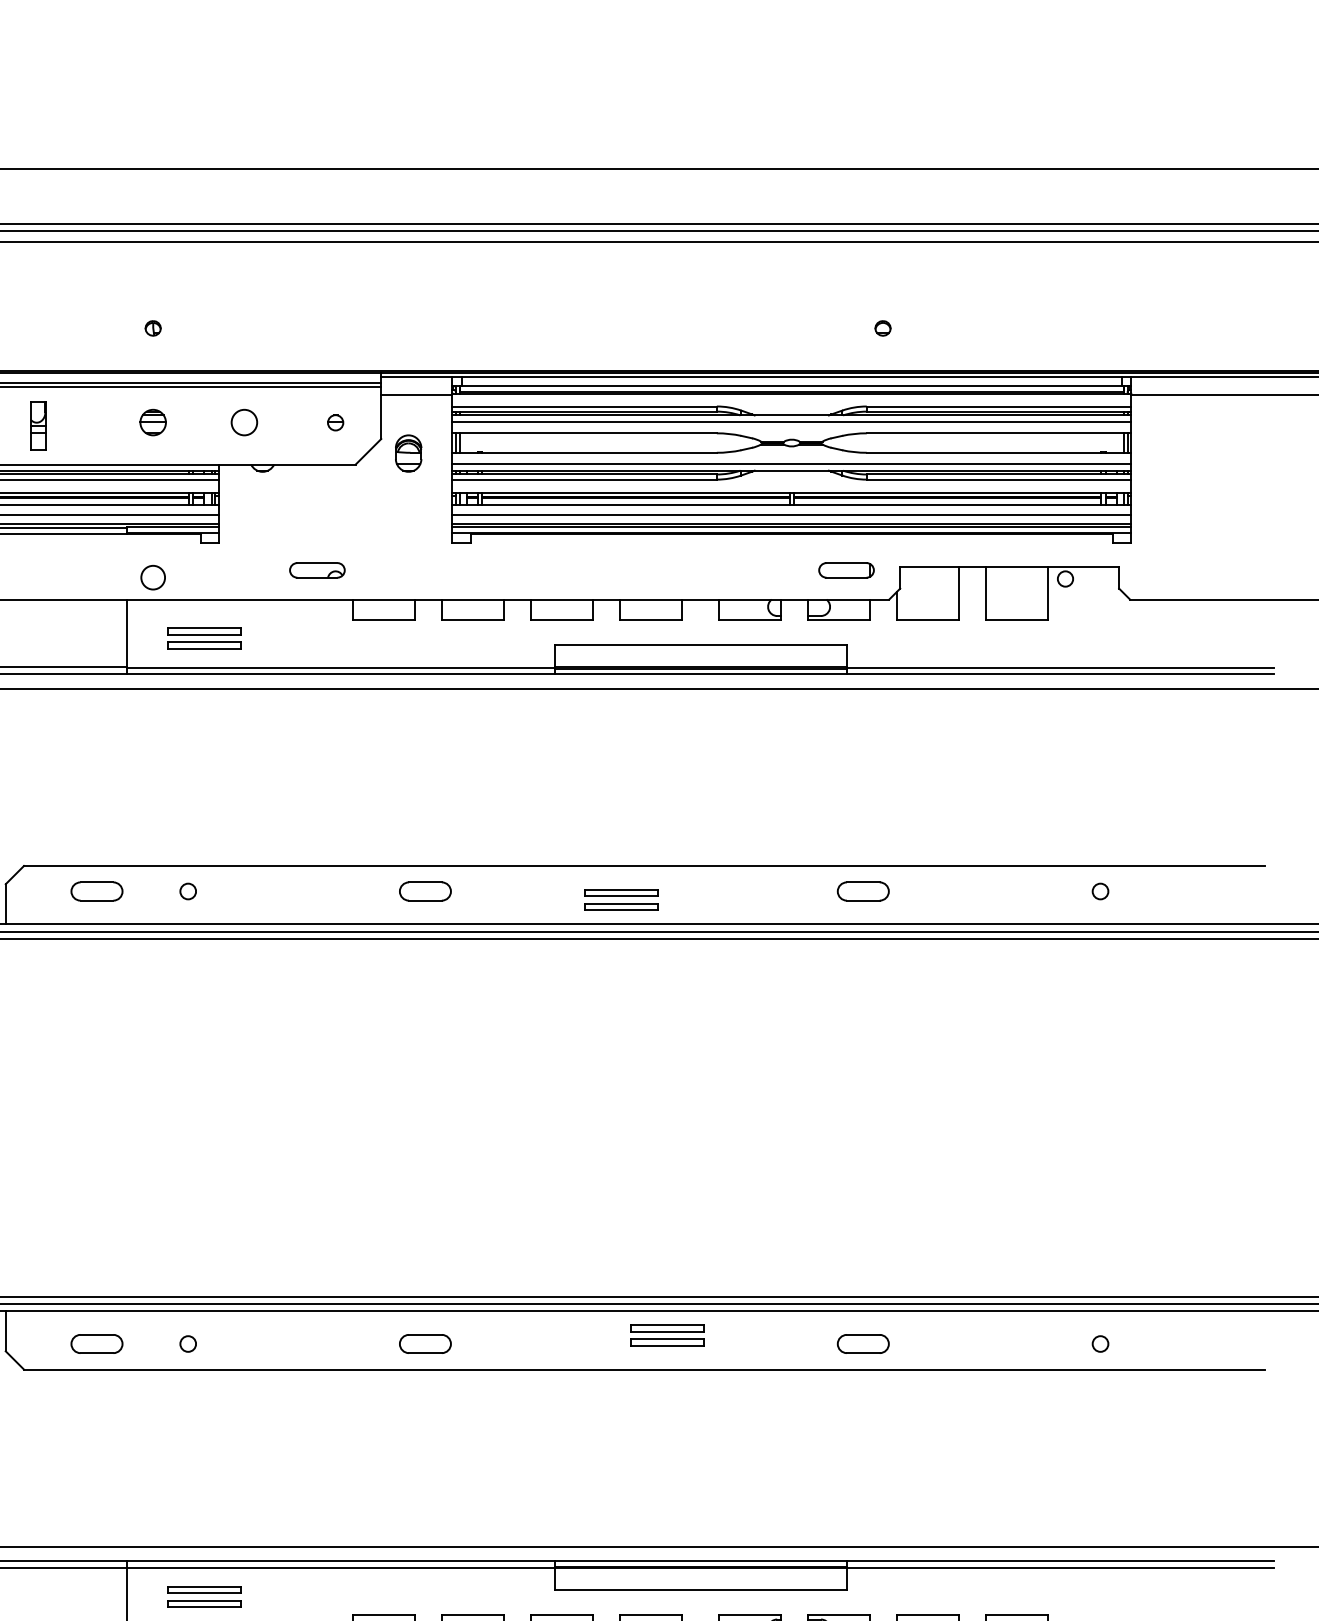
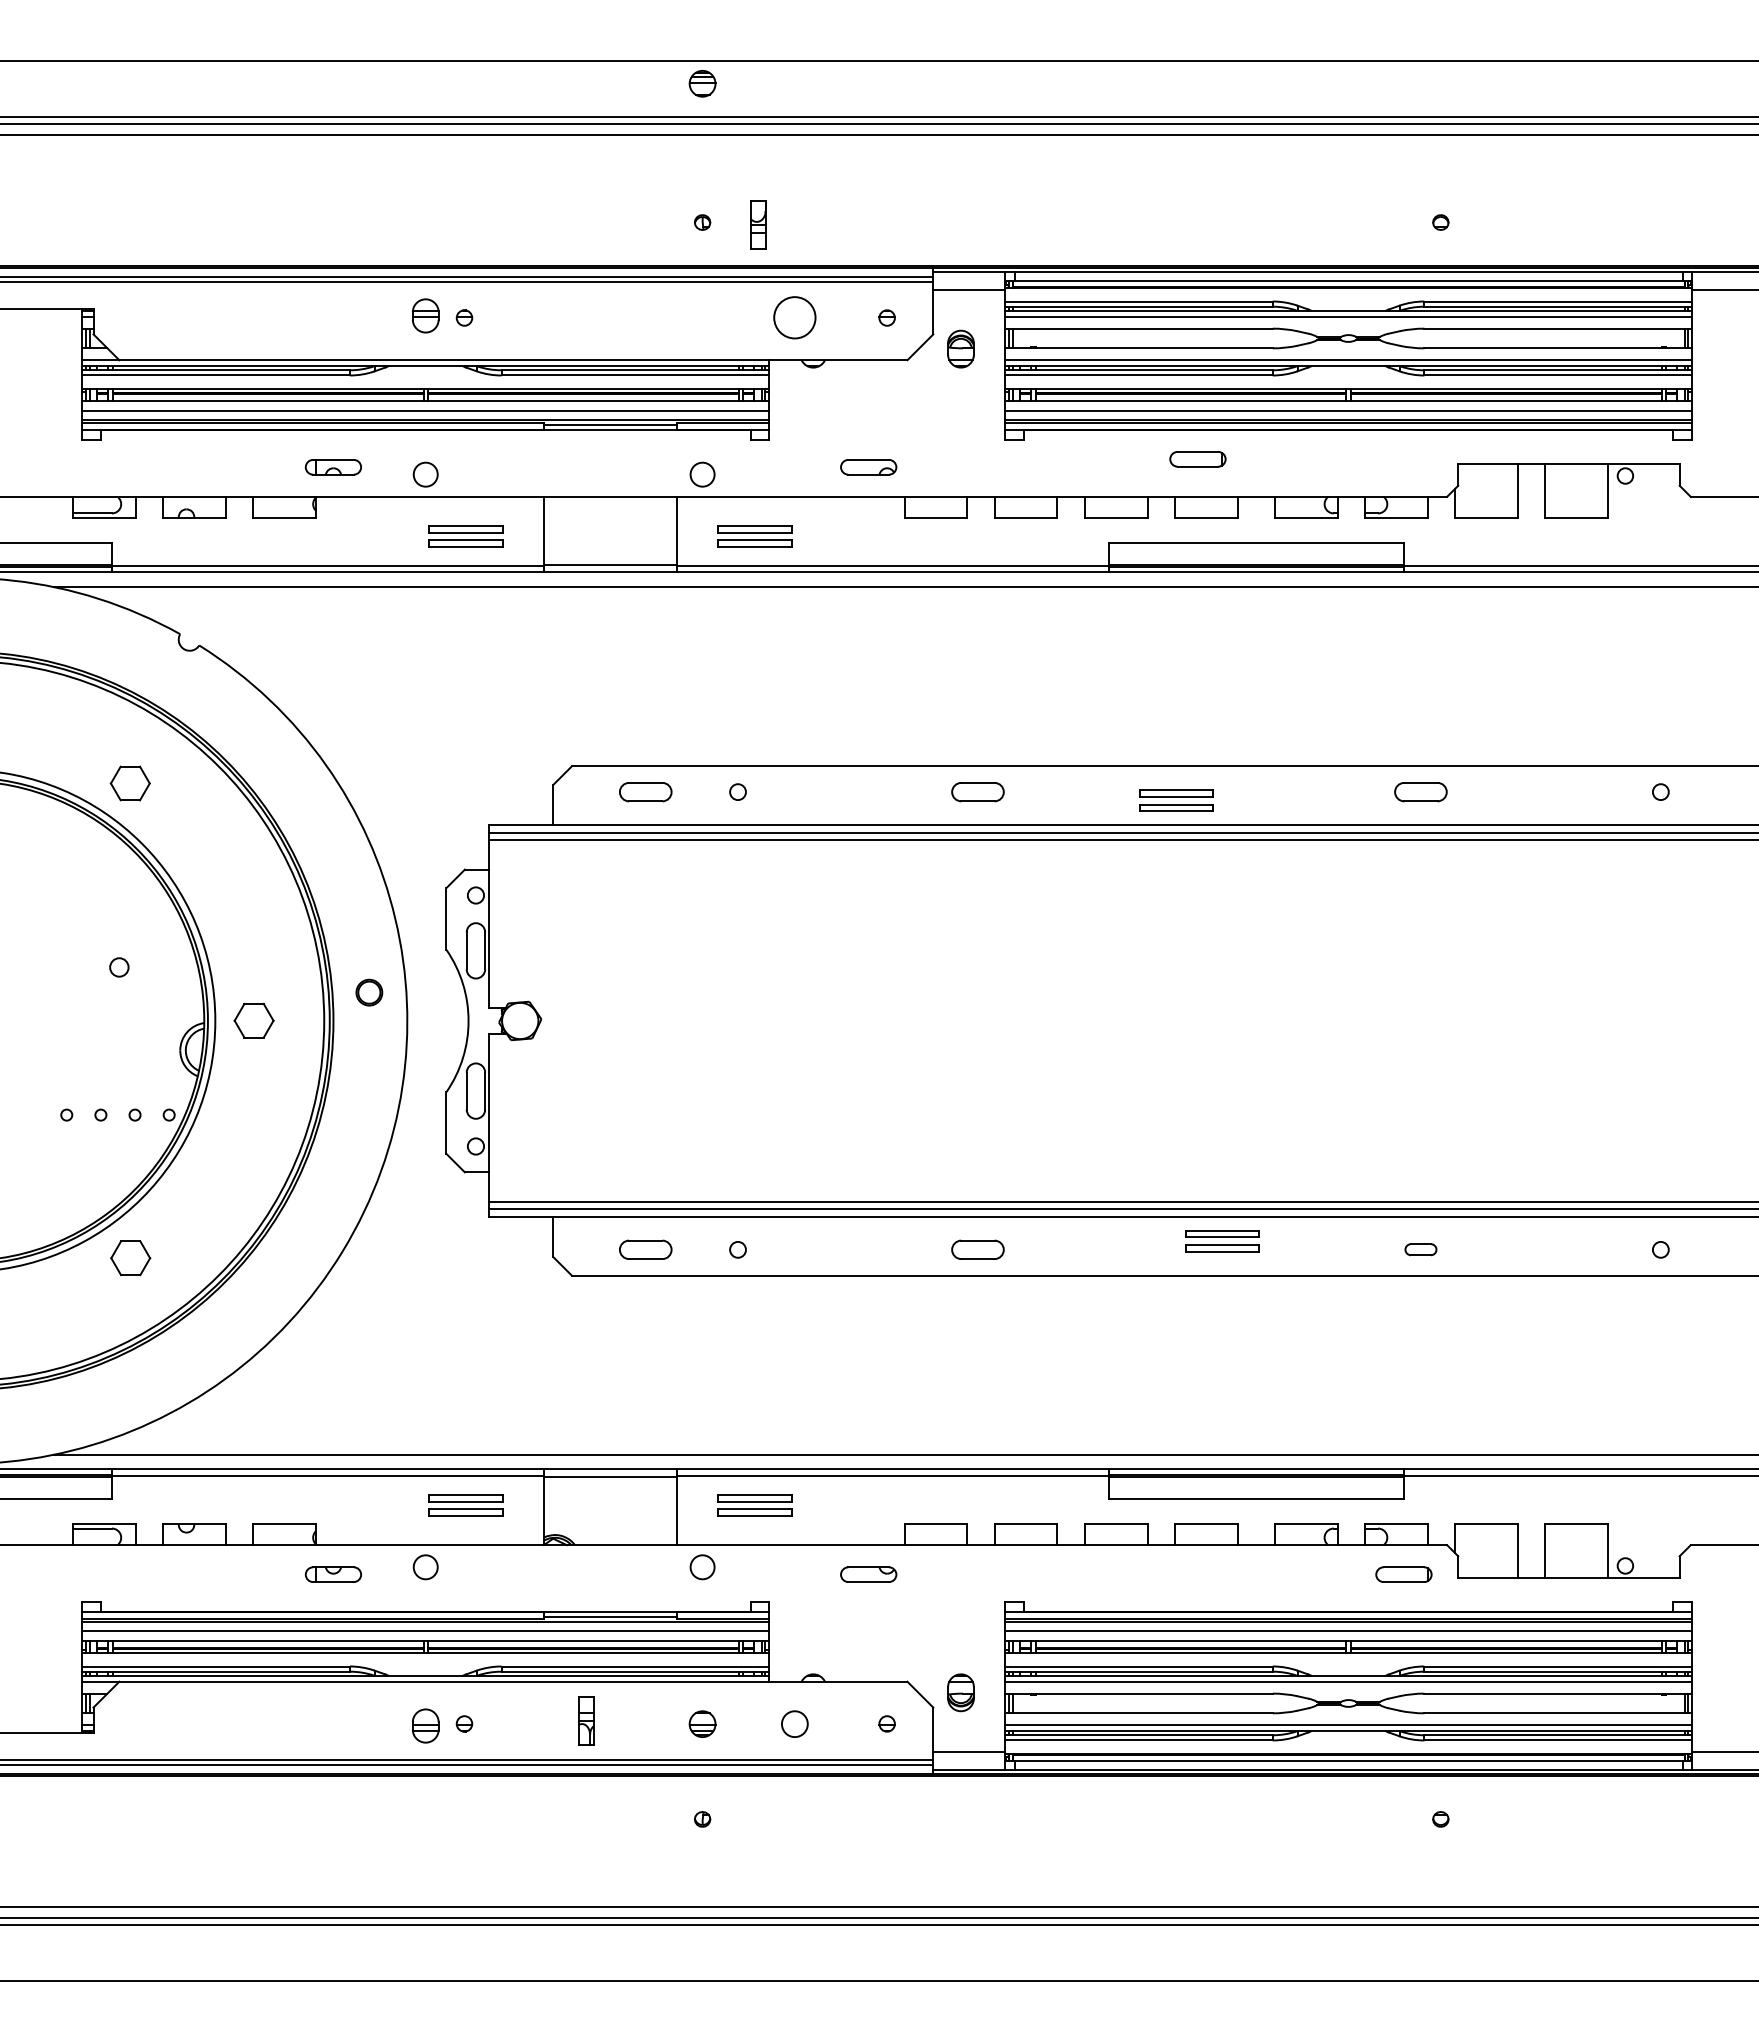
part: (153, 422) -> (702, 83), moved
circle: (244, 422) -> (794, 317), size x1.6
part: (38, 425) -> (758, 224), moved
part: (846, 570) -> (1197, 459), moved
part: (862, 1343) -> (1420, 1249), size x0.6

